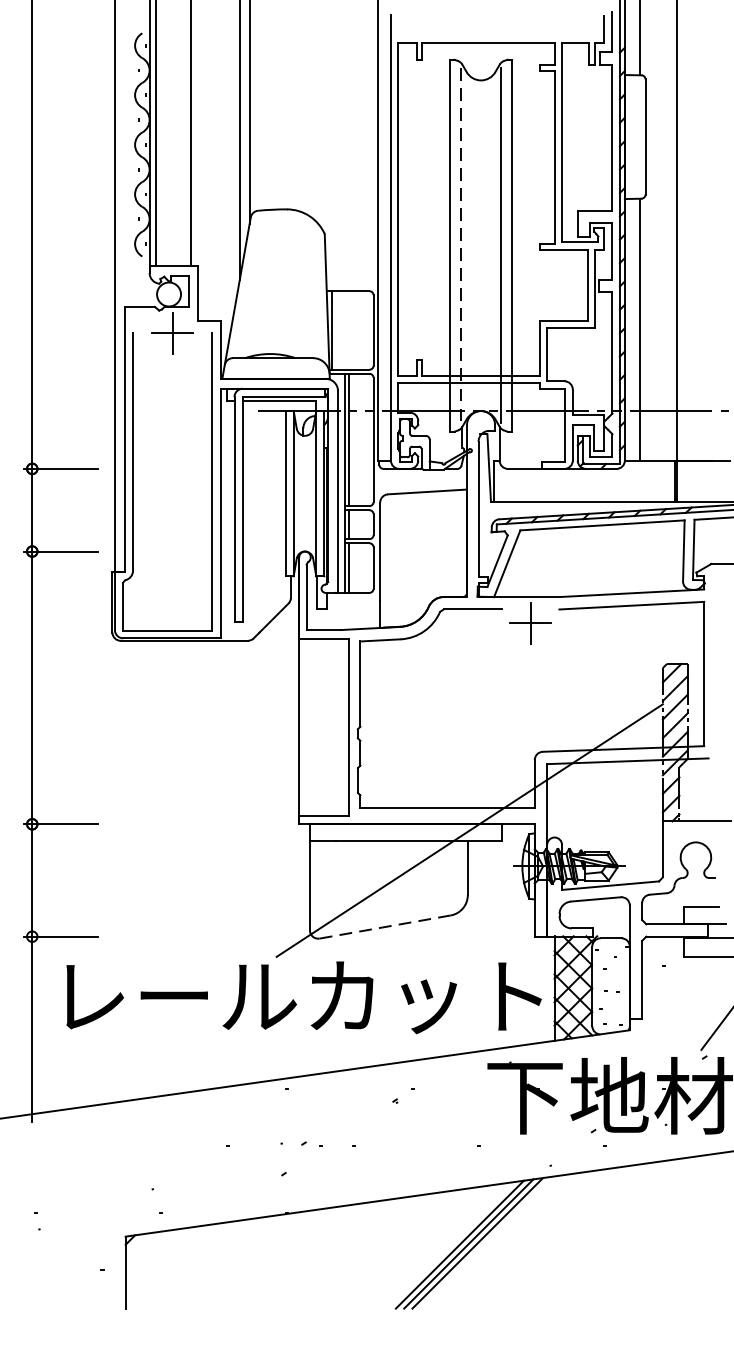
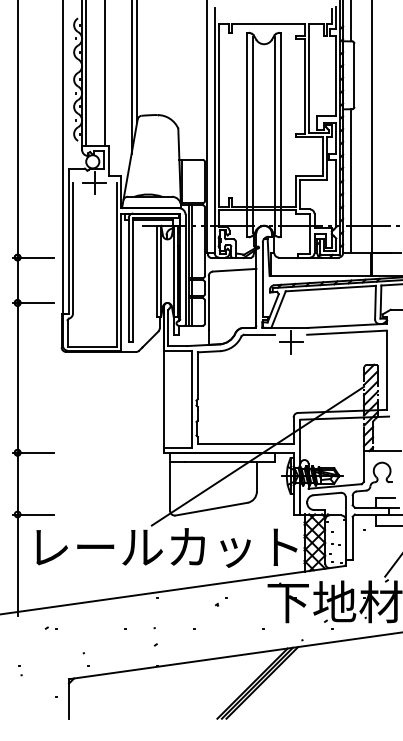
line: (461, 246) -> (253, 135), dashed -> solid
line: (385, 927) -> (211, 509), dashed -> solid
part: (310, 1142) -> (50, 627), moved

